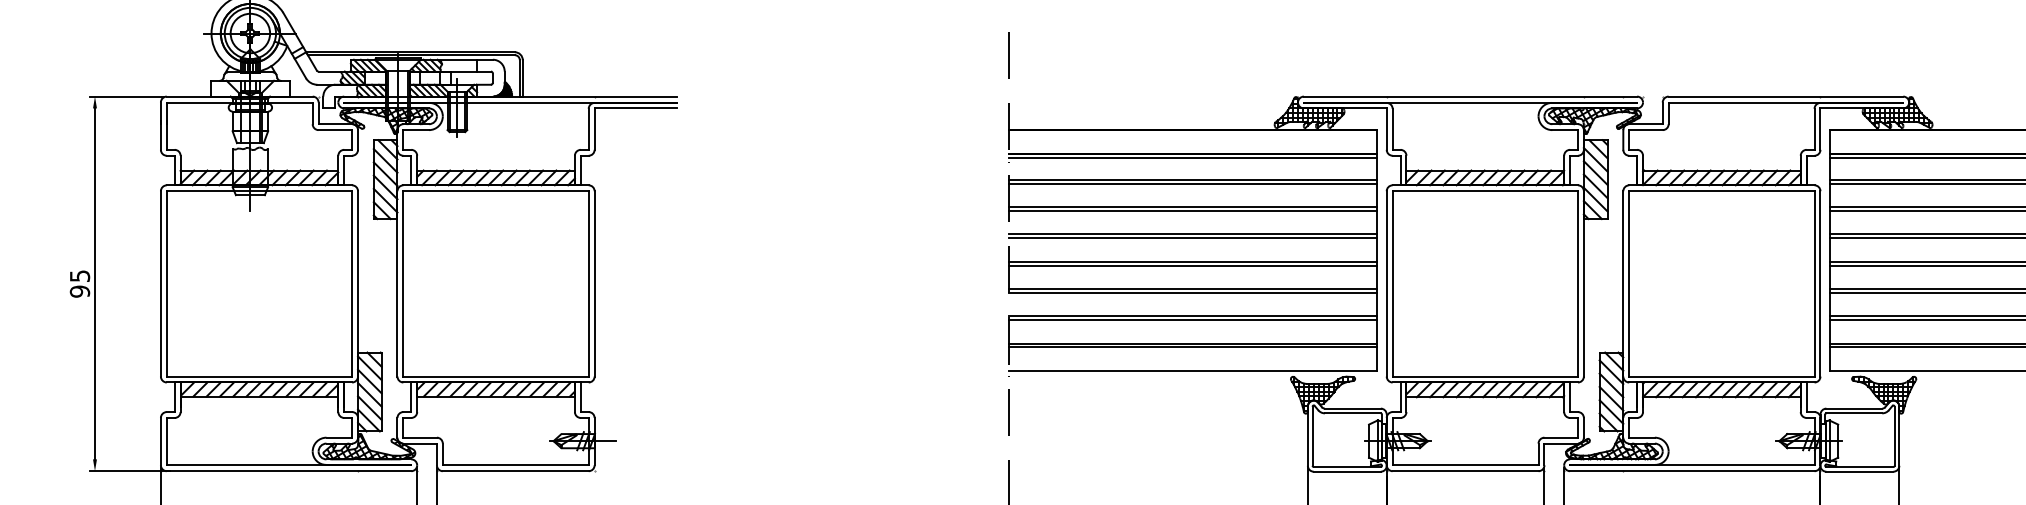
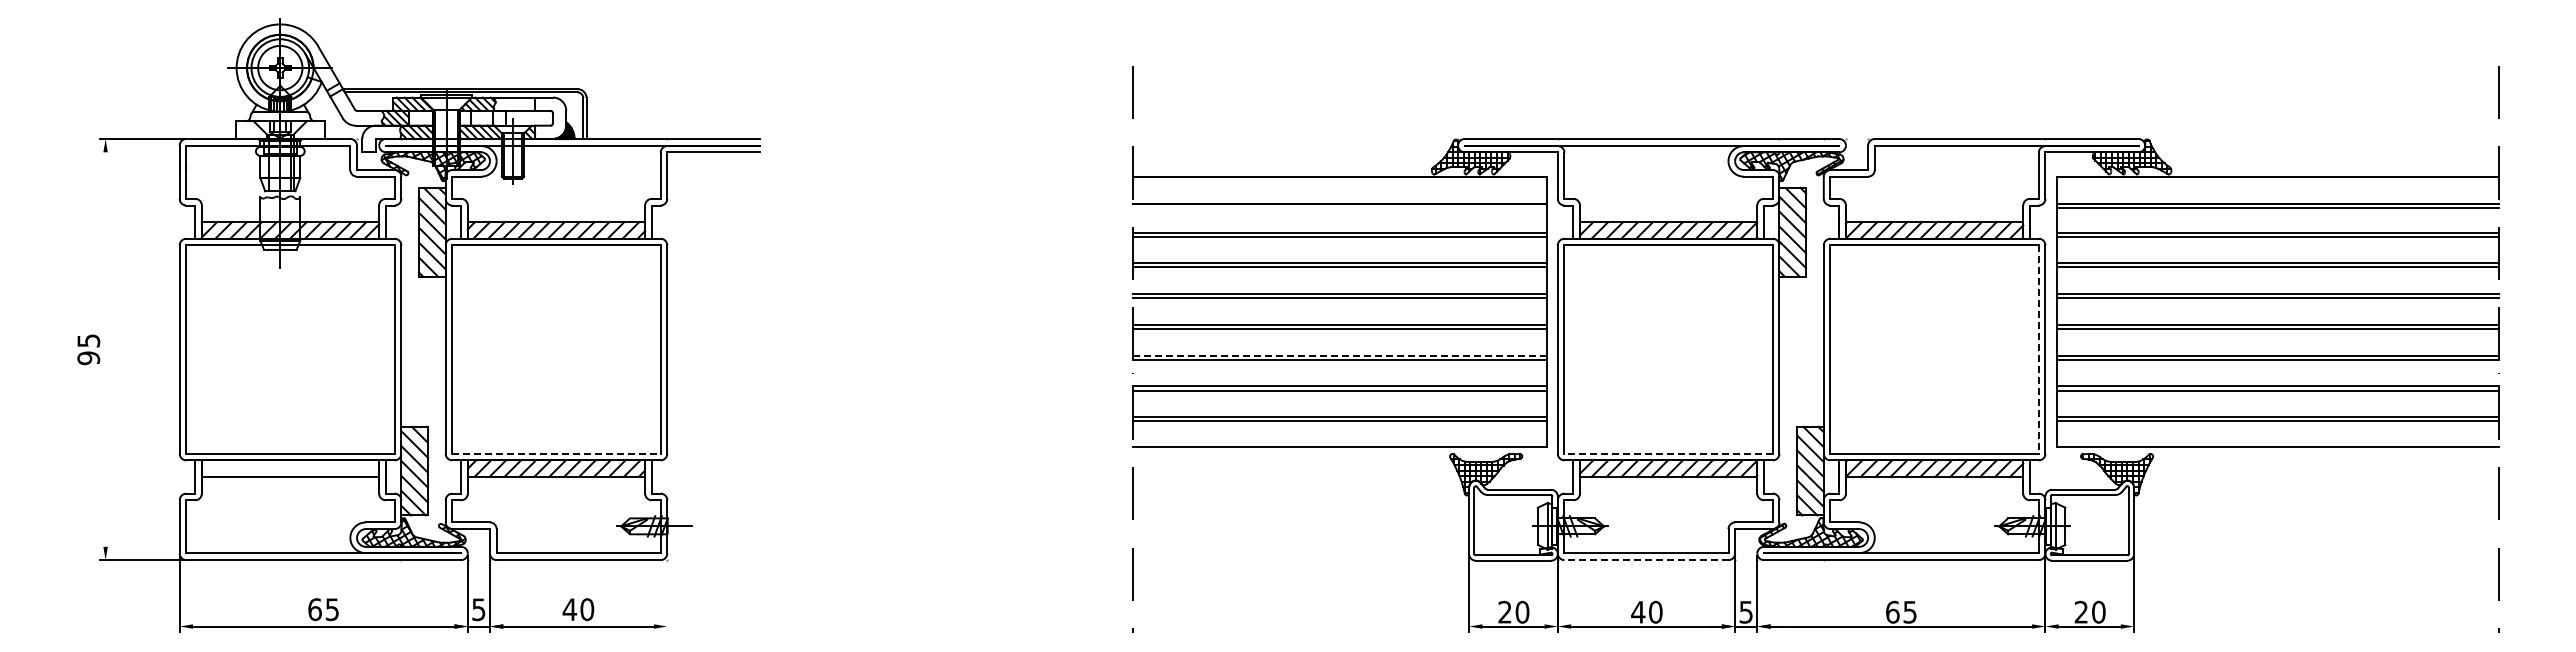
line: (1192, 158) -> (1339, 208), removed
line: (94, 283) -> (105, 349), removed
line: (1814, 284) -> (2038, 350), solid -> dashed
line: (1192, 289) -> (1339, 355), solid -> dashed
line: (496, 376) -> (556, 453), solid -> dashed
line: (1485, 376) -> (1668, 453), solid -> dashed
hatch: (259, 389) -> (290, 468), removed
line: (1464, 471) -> (1645, 560), solid -> dashed

